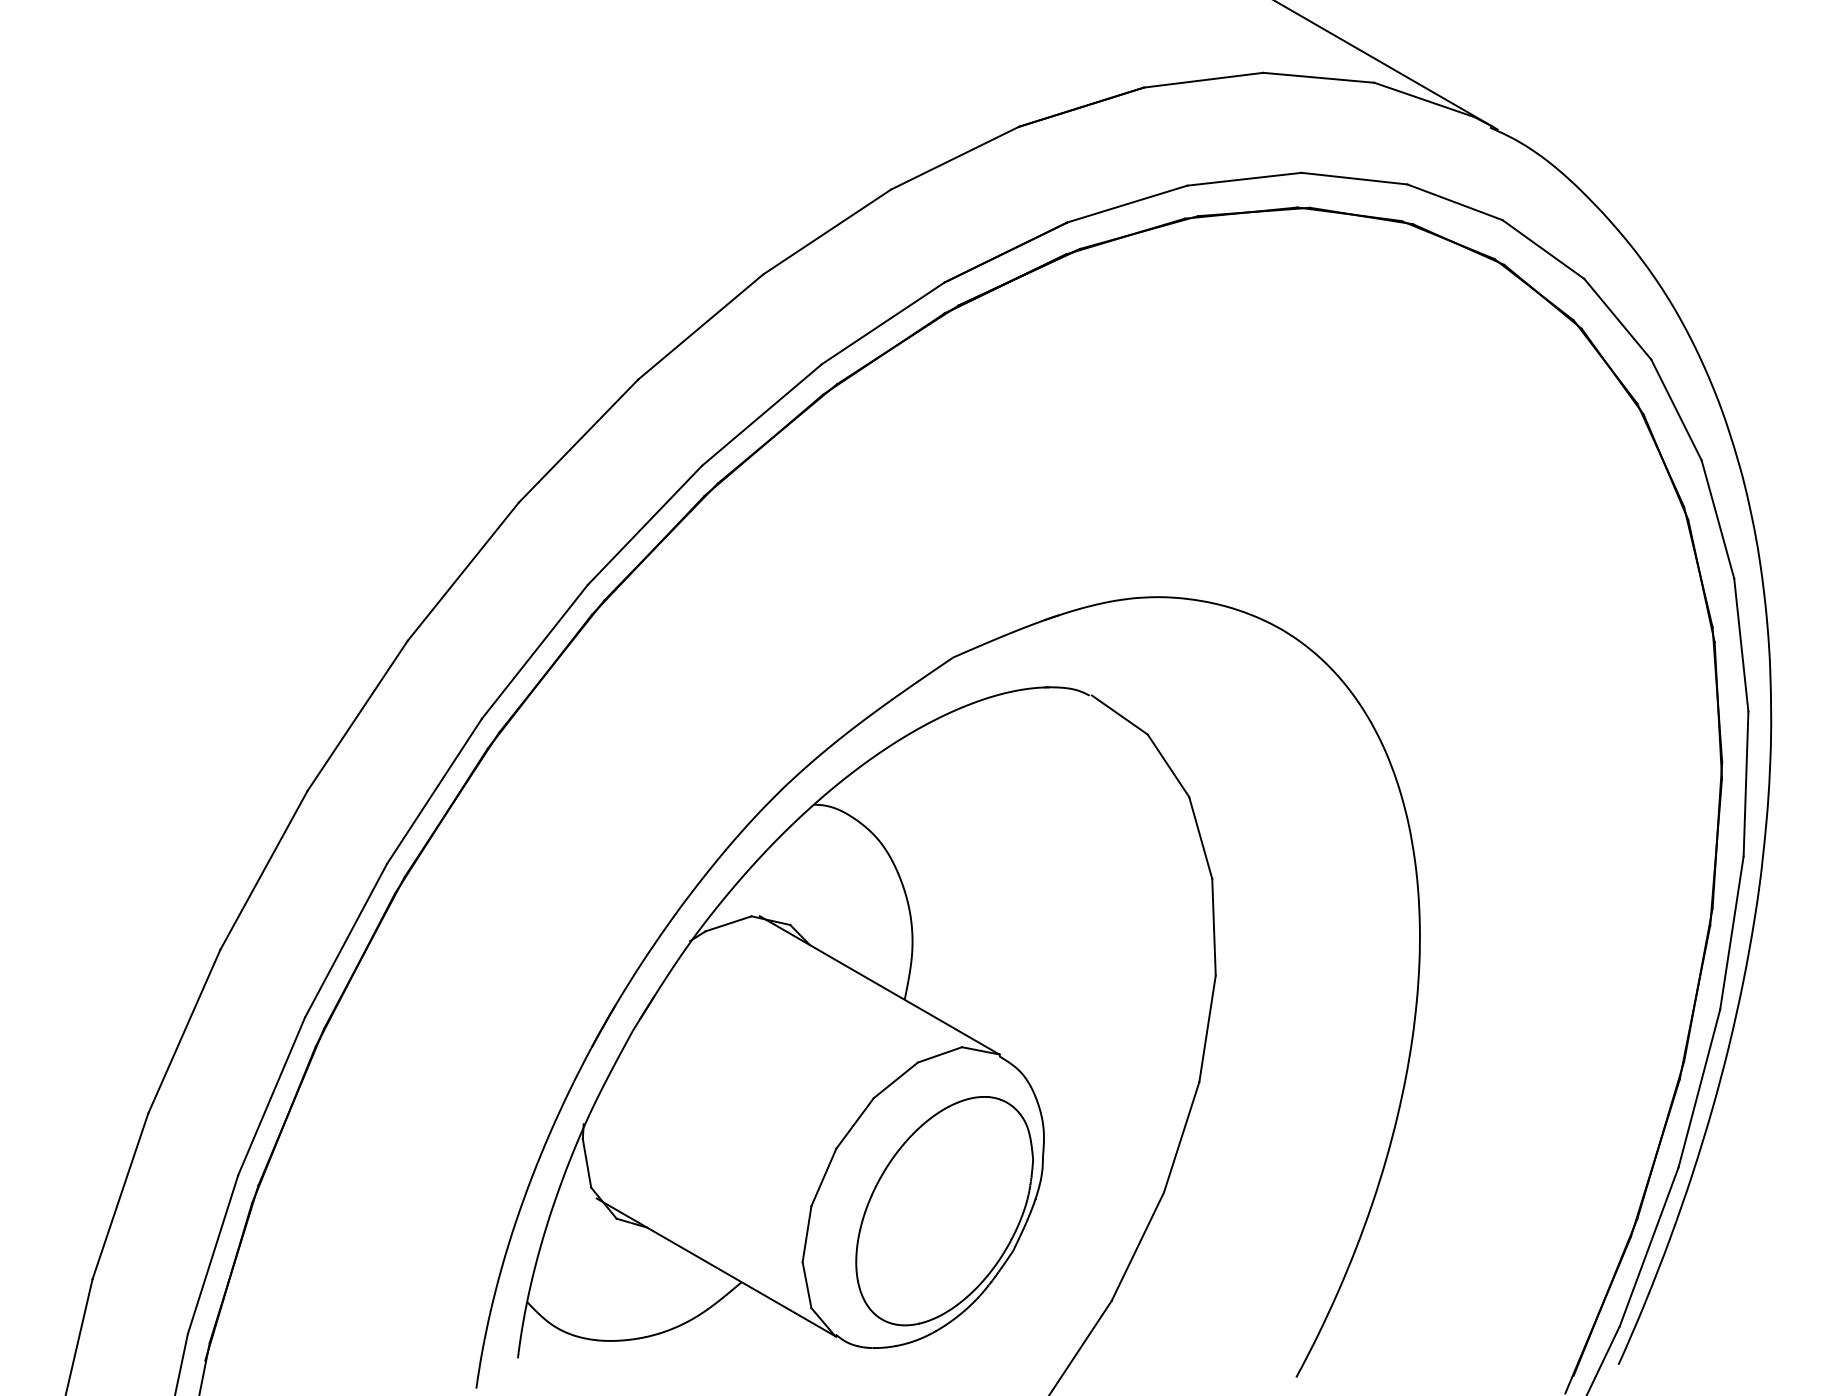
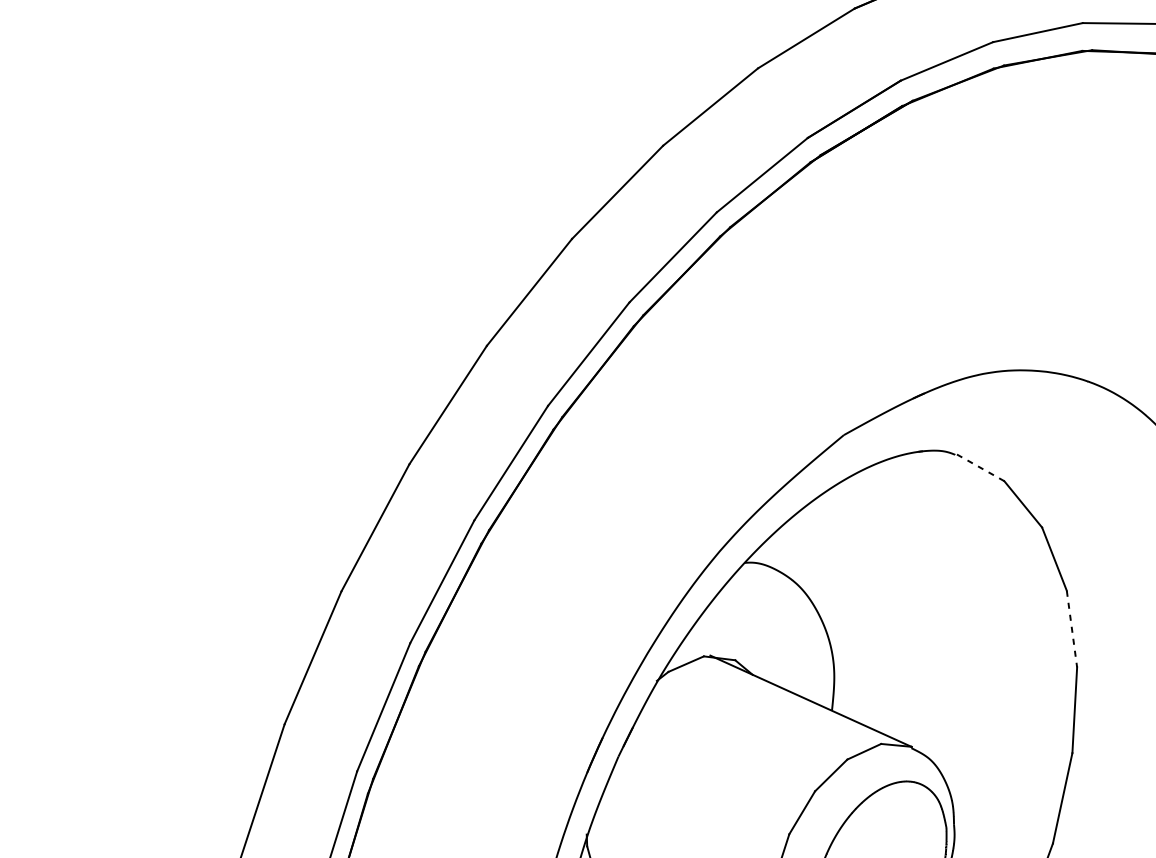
line: (1120, 715) -> (981, 468), solid -> dashed
line: (1214, 927) -> (1072, 629), solid -> dashed

